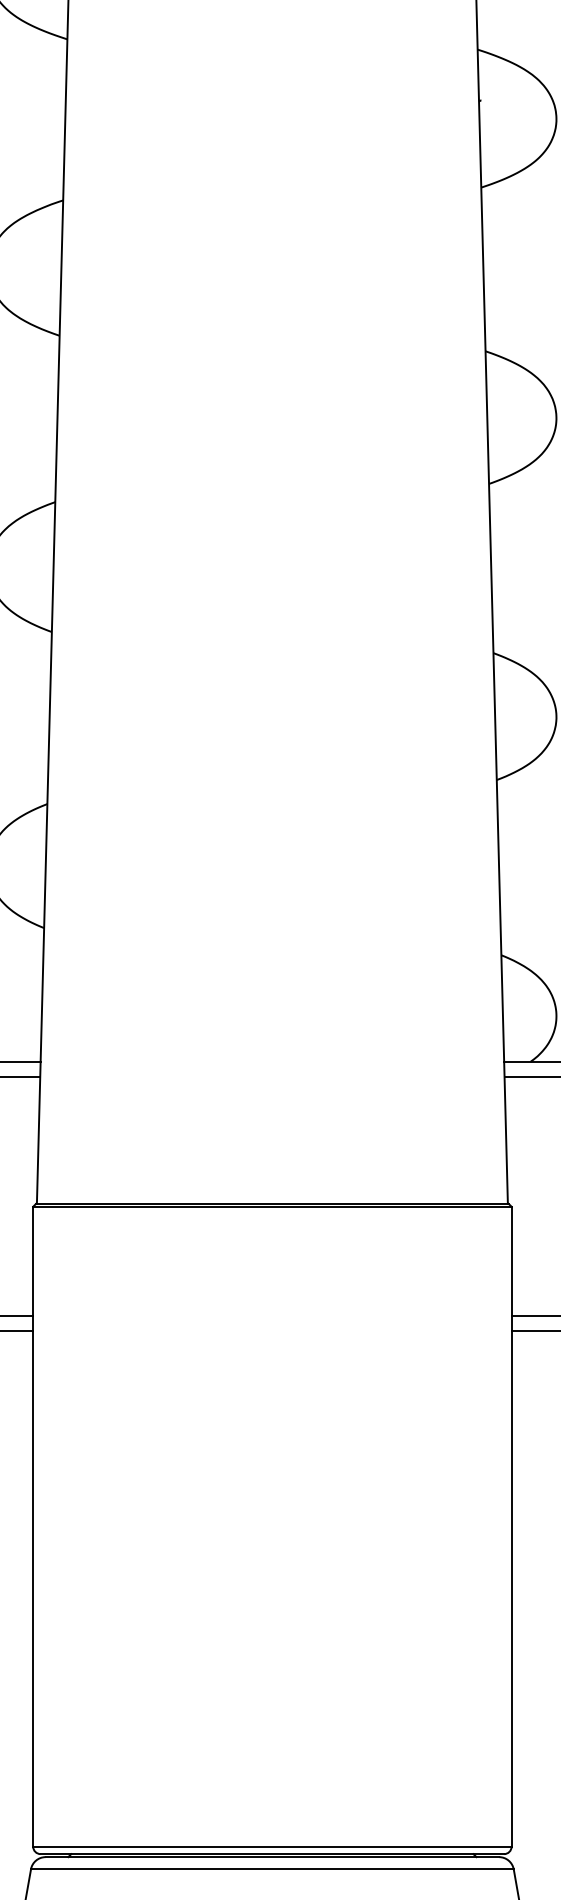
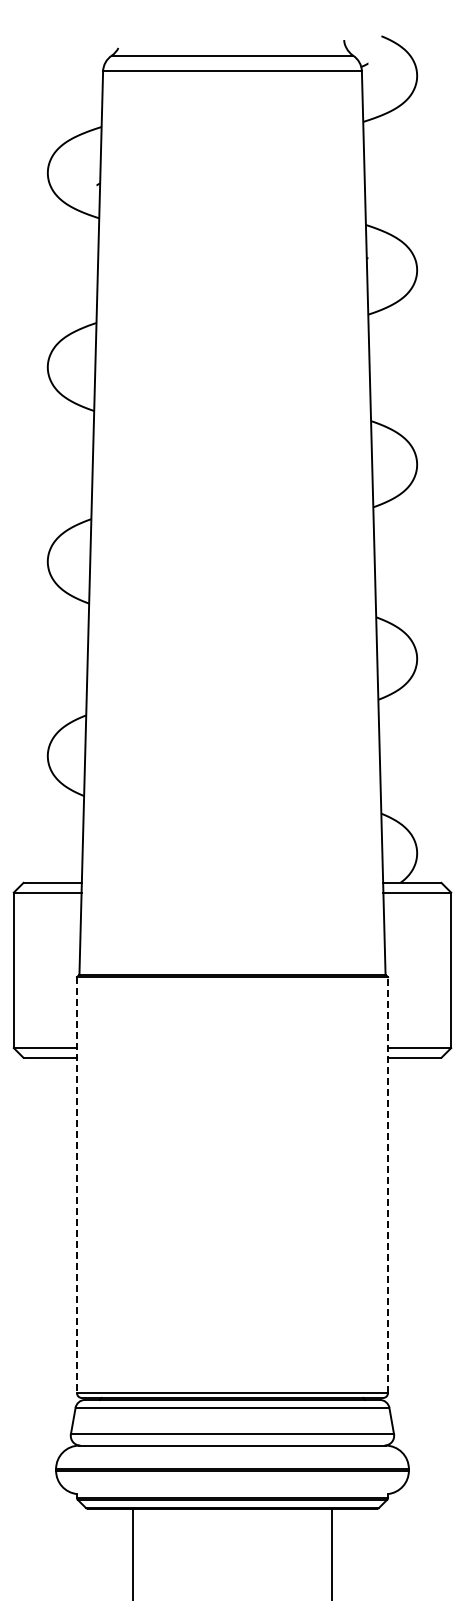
line: (33, 1527) -> (77, 1185), solid -> dashed
line: (512, 1527) -> (388, 1185), solid -> dashed

